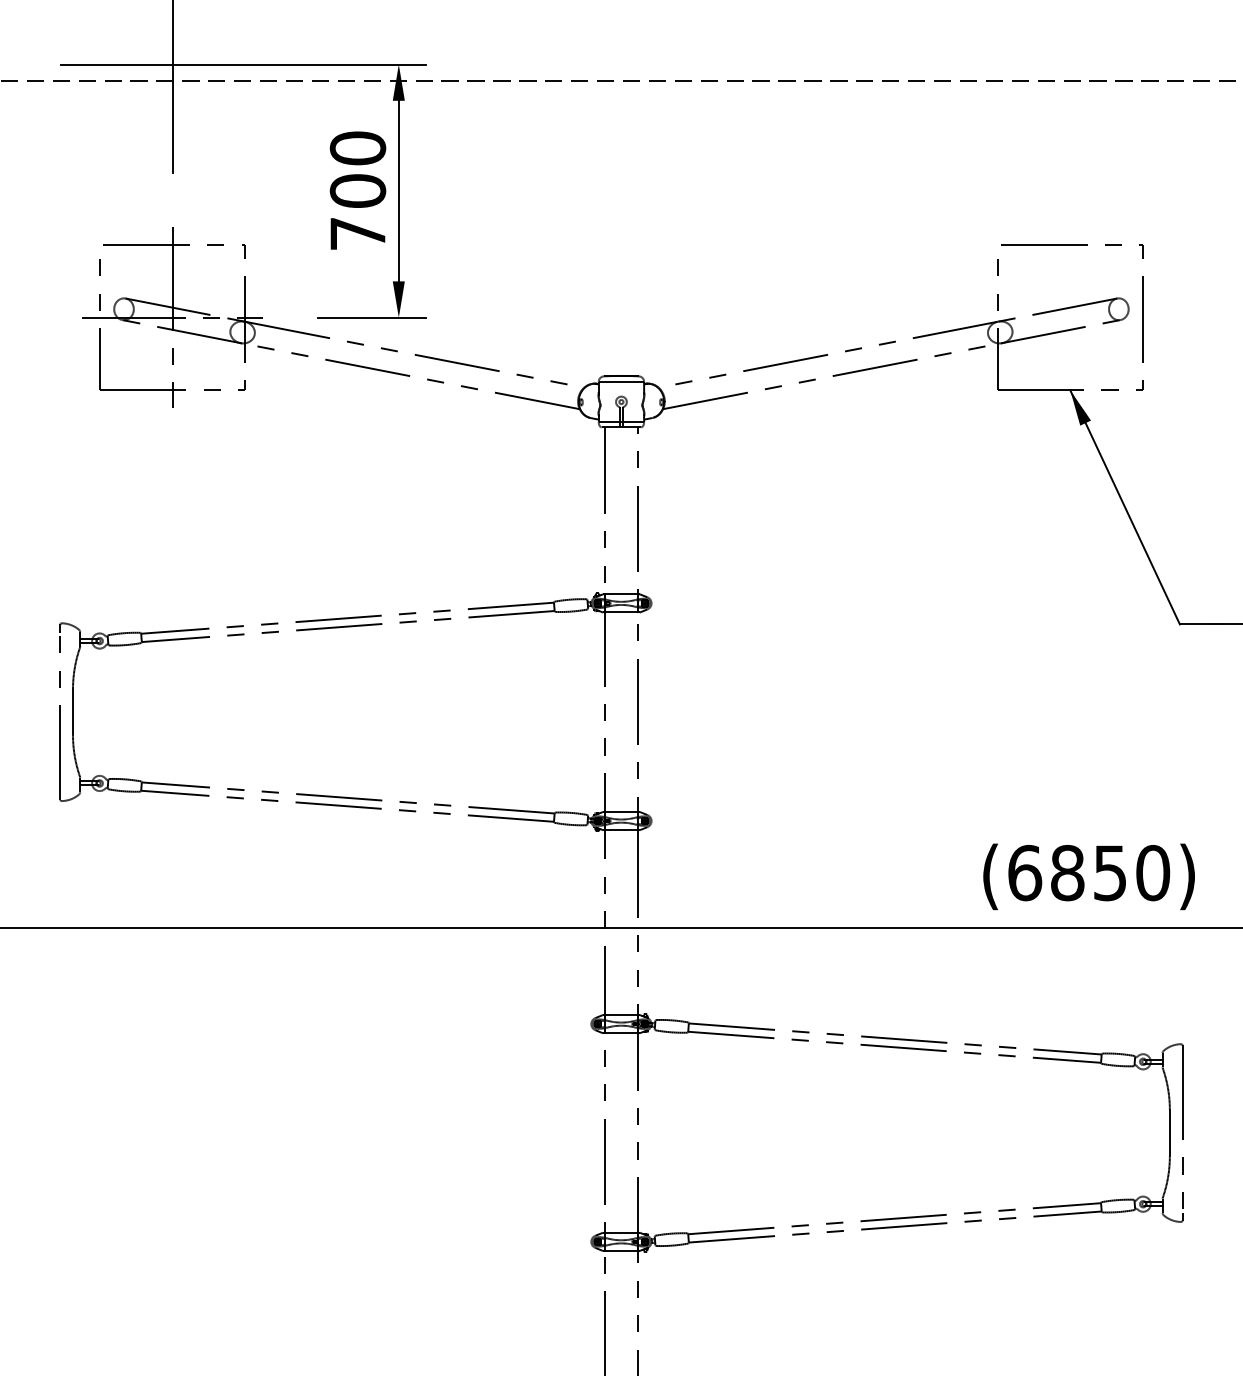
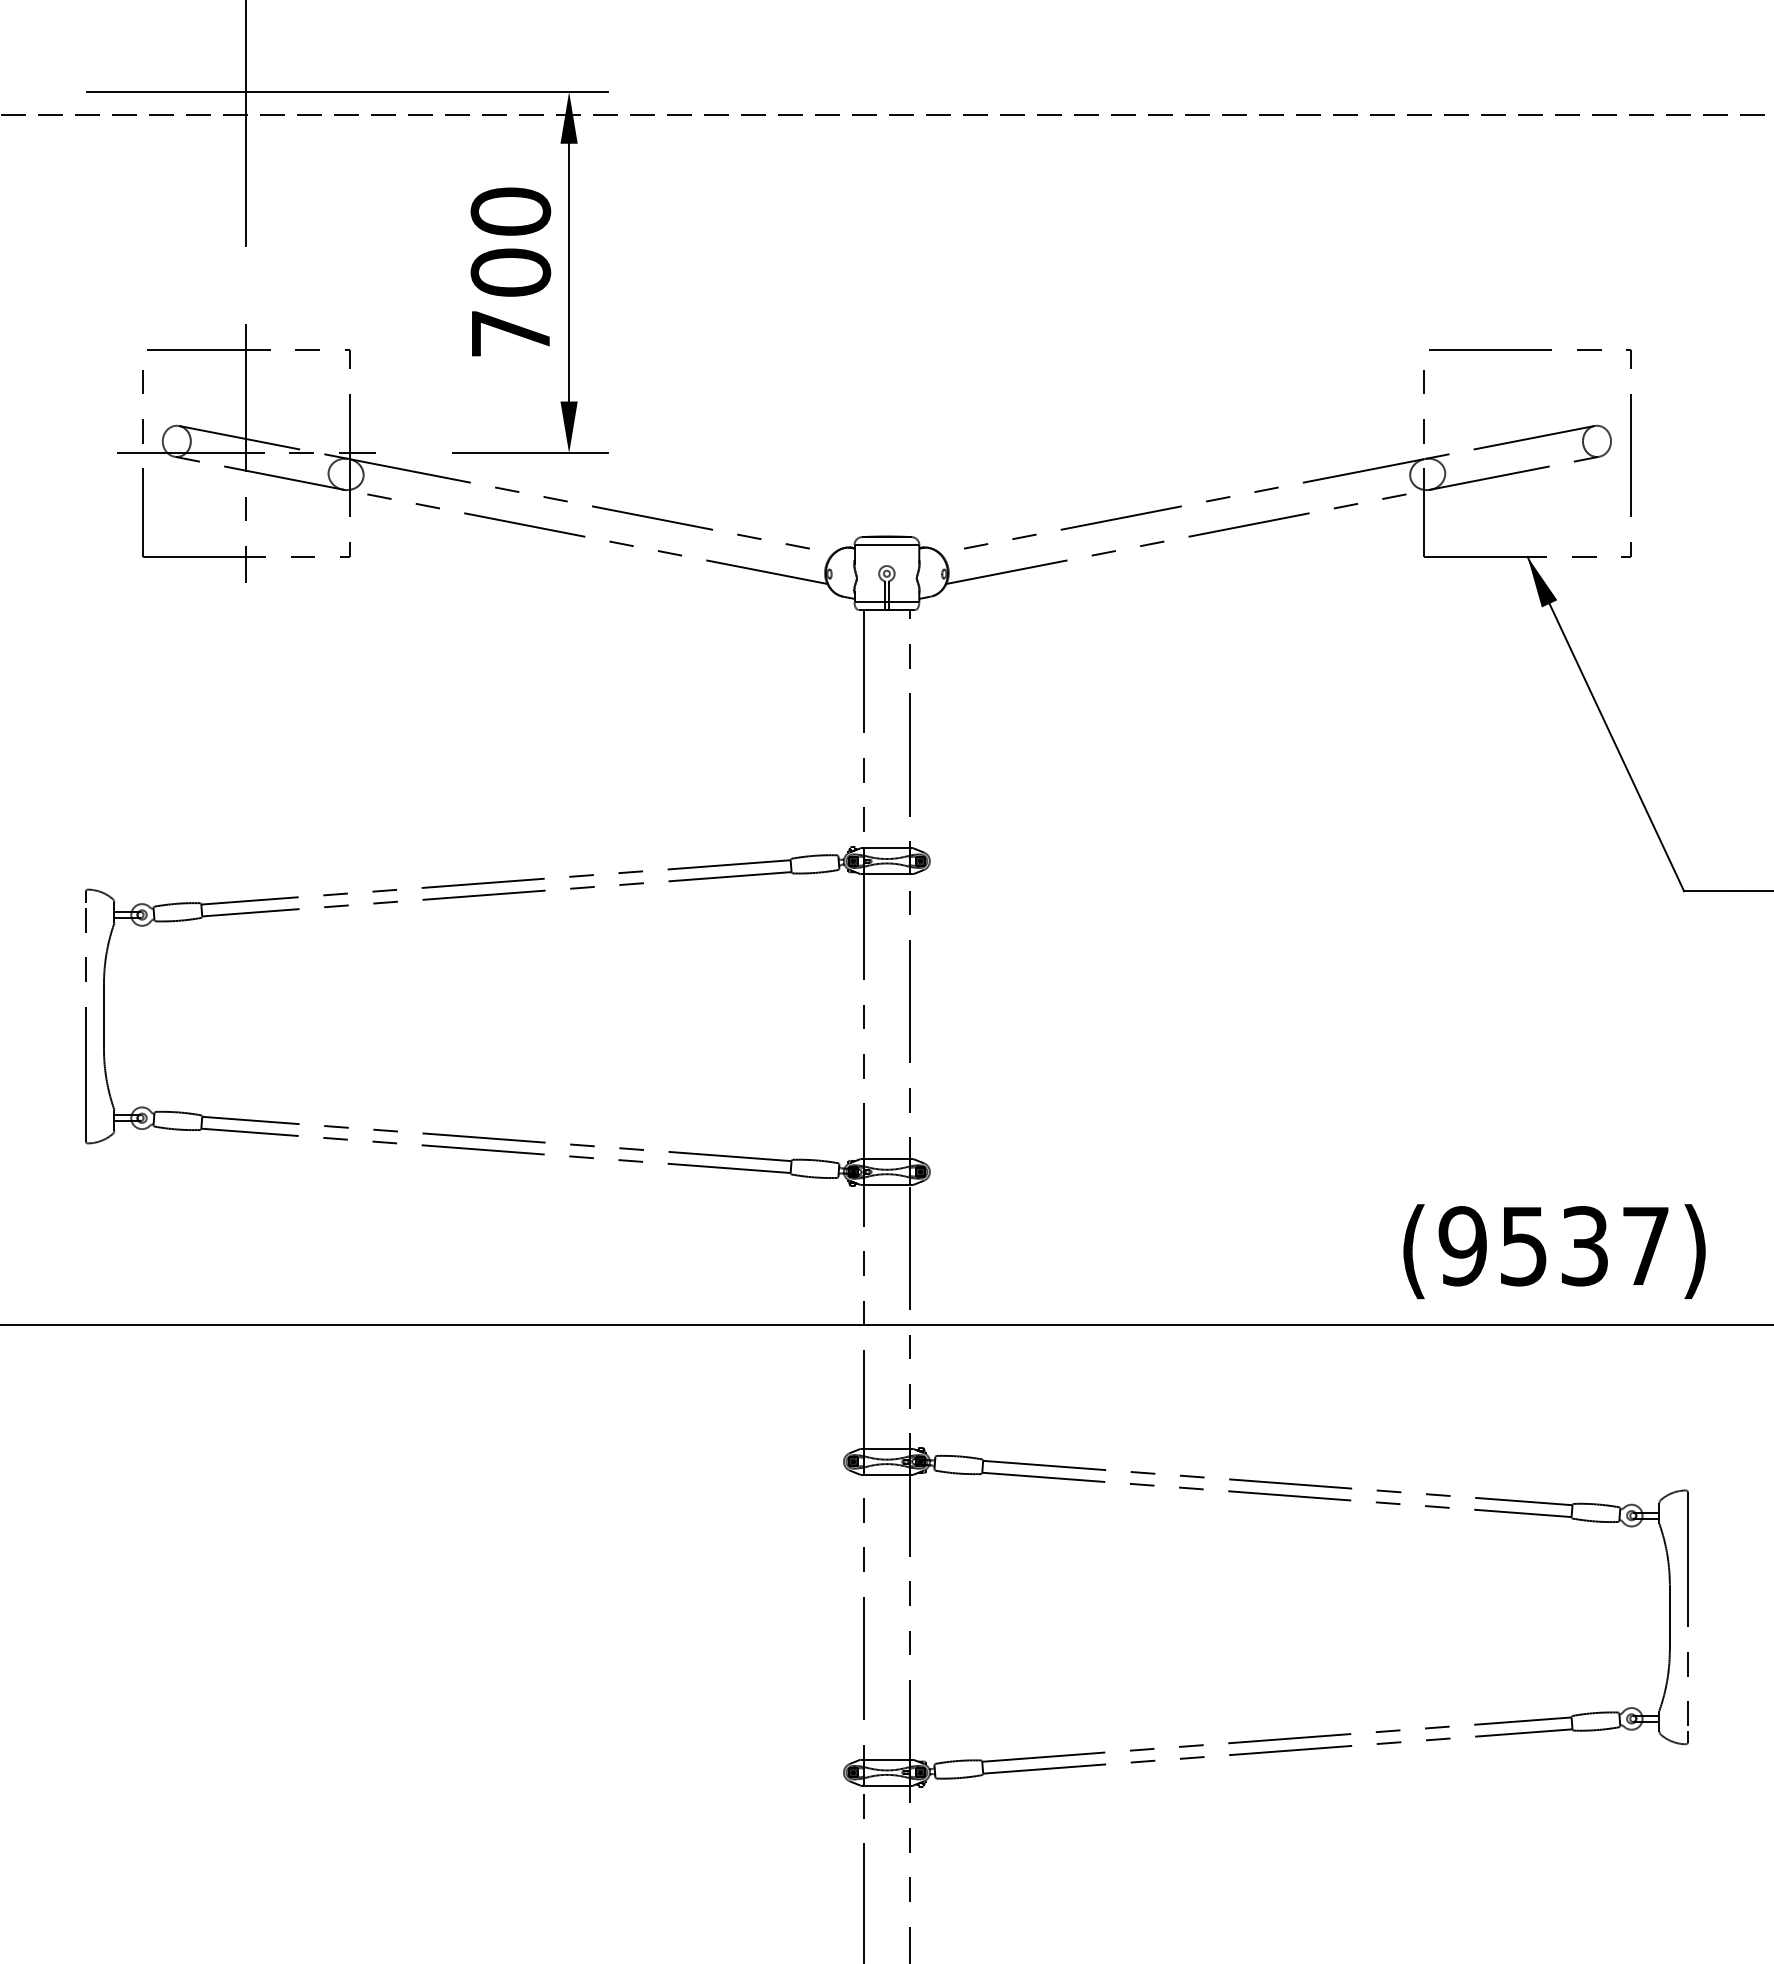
text: (1089, 873) -> (1554, 1246), (6850) -> (9537)

